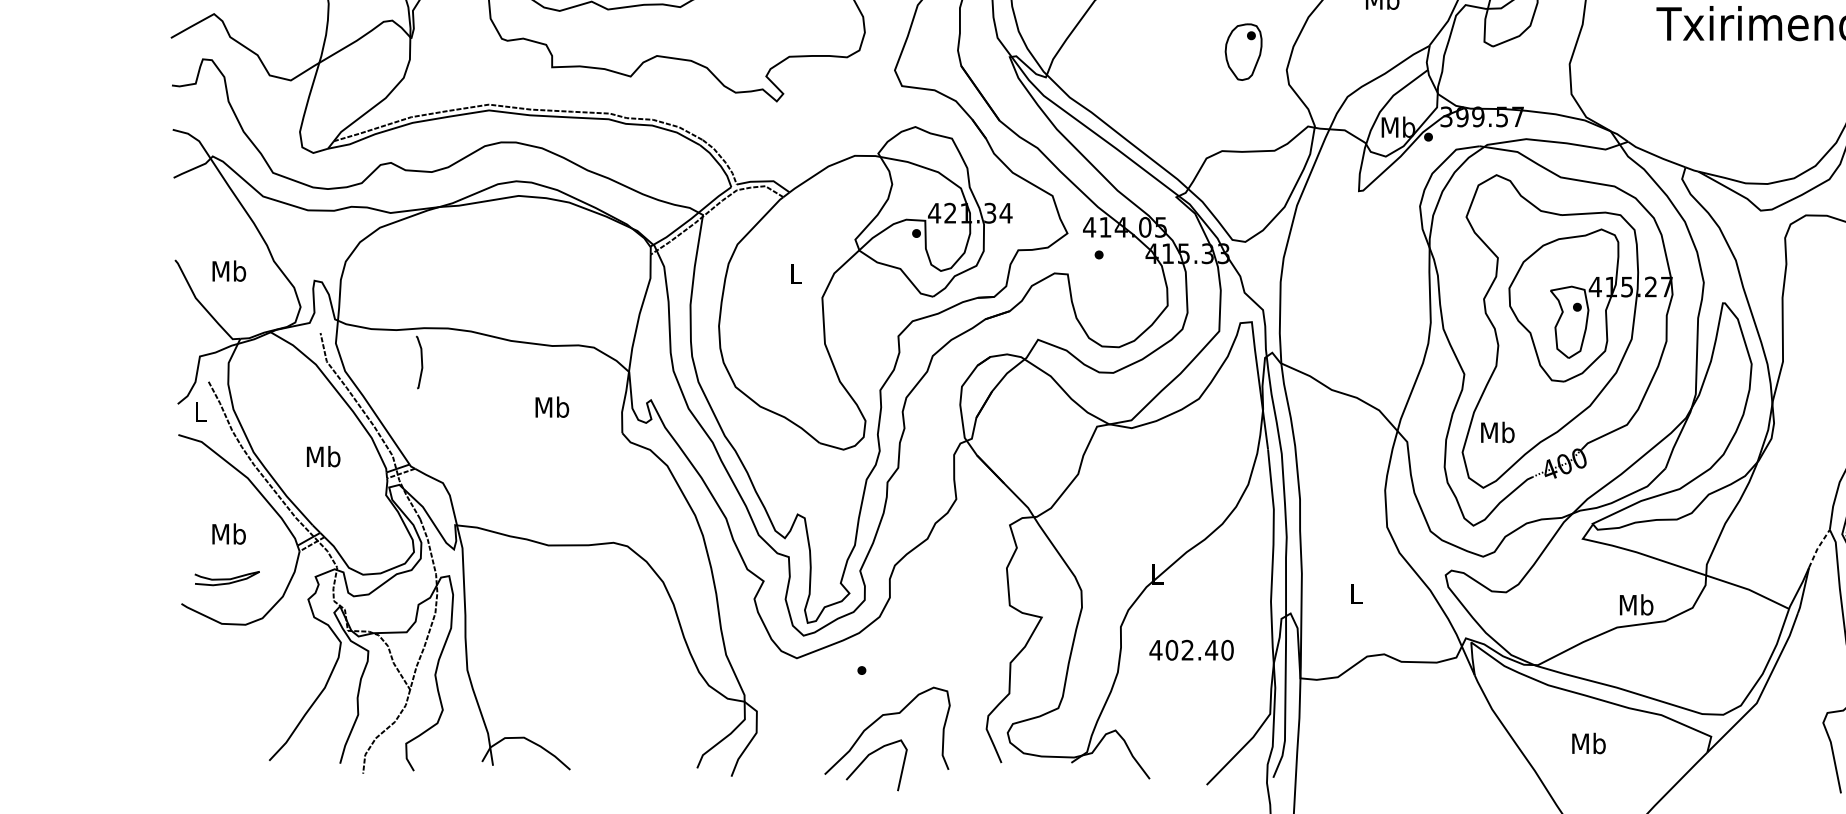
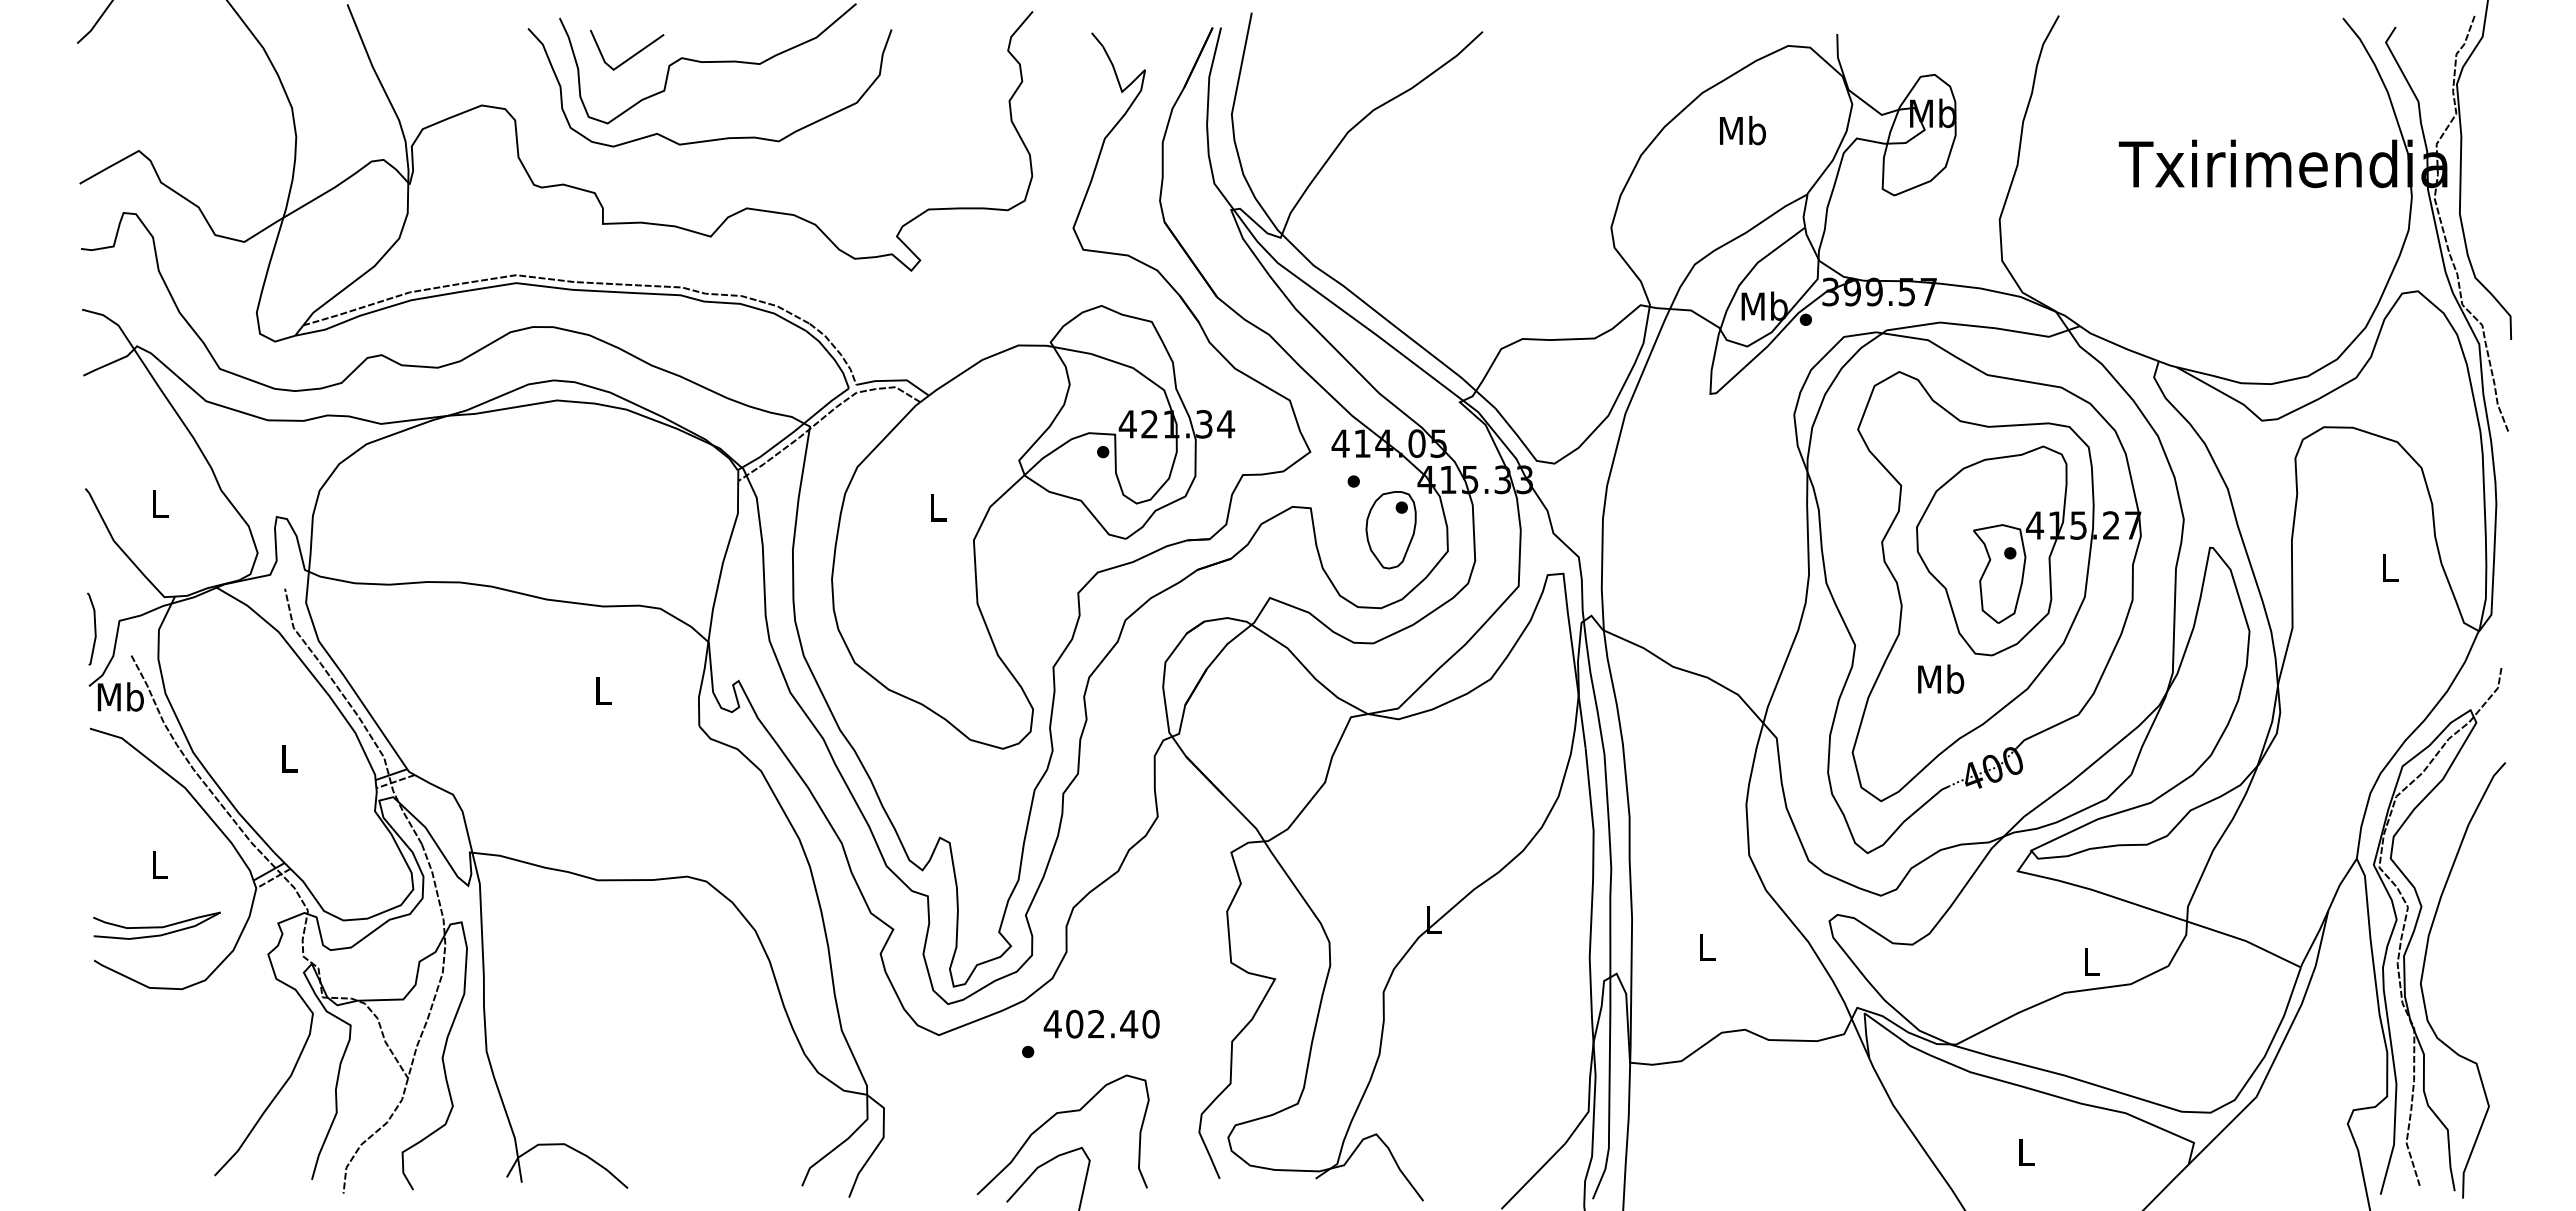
part: (1243, 52) -> (1390, 530), moved
text: (229, 270) -> (159, 503), Mb -> L
curve: (421, 362) -> (94, 628), moved
text: (552, 407) -> (603, 690), Mb -> L
text: (200, 411) -> (120, 696), L -> Mb
text: (1498, 431) -> (1941, 678), moved
text: (323, 456) -> (289, 758), Mb -> L
text: (229, 533) -> (159, 864), Mb -> L
line: (1817, 548) -> (2340, 884), dashed -> solid
part: (226, 578) -> (156, 925), size x1.43
text: (1636, 604) -> (2091, 961), Mb -> L
text: (1191, 649) -> (1101, 1023), moved
text: (1589, 743) -> (2026, 1151), Mb -> L

